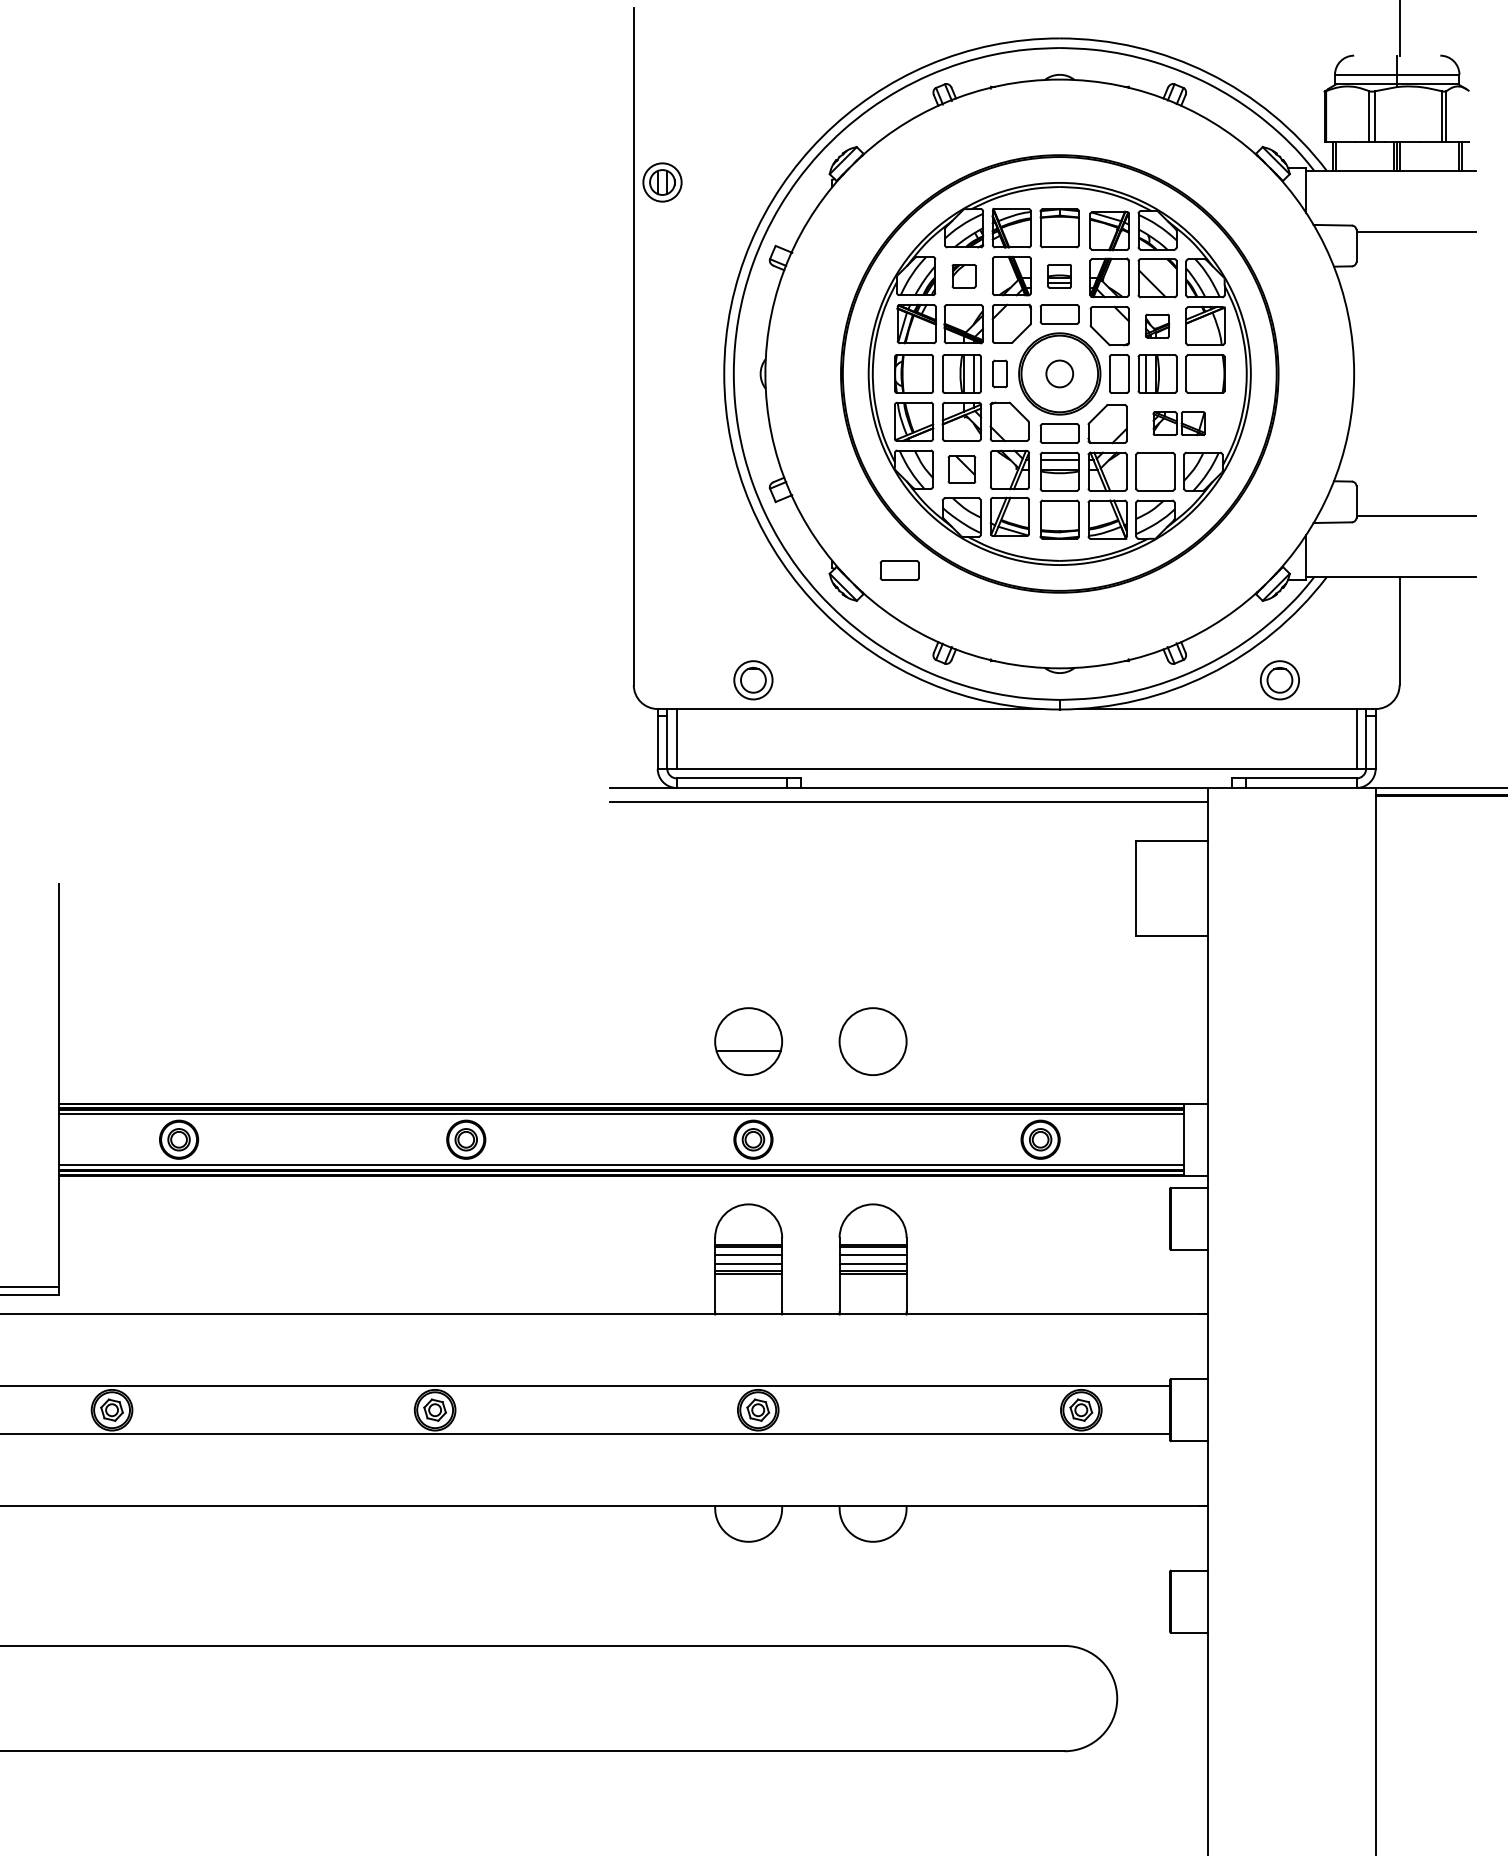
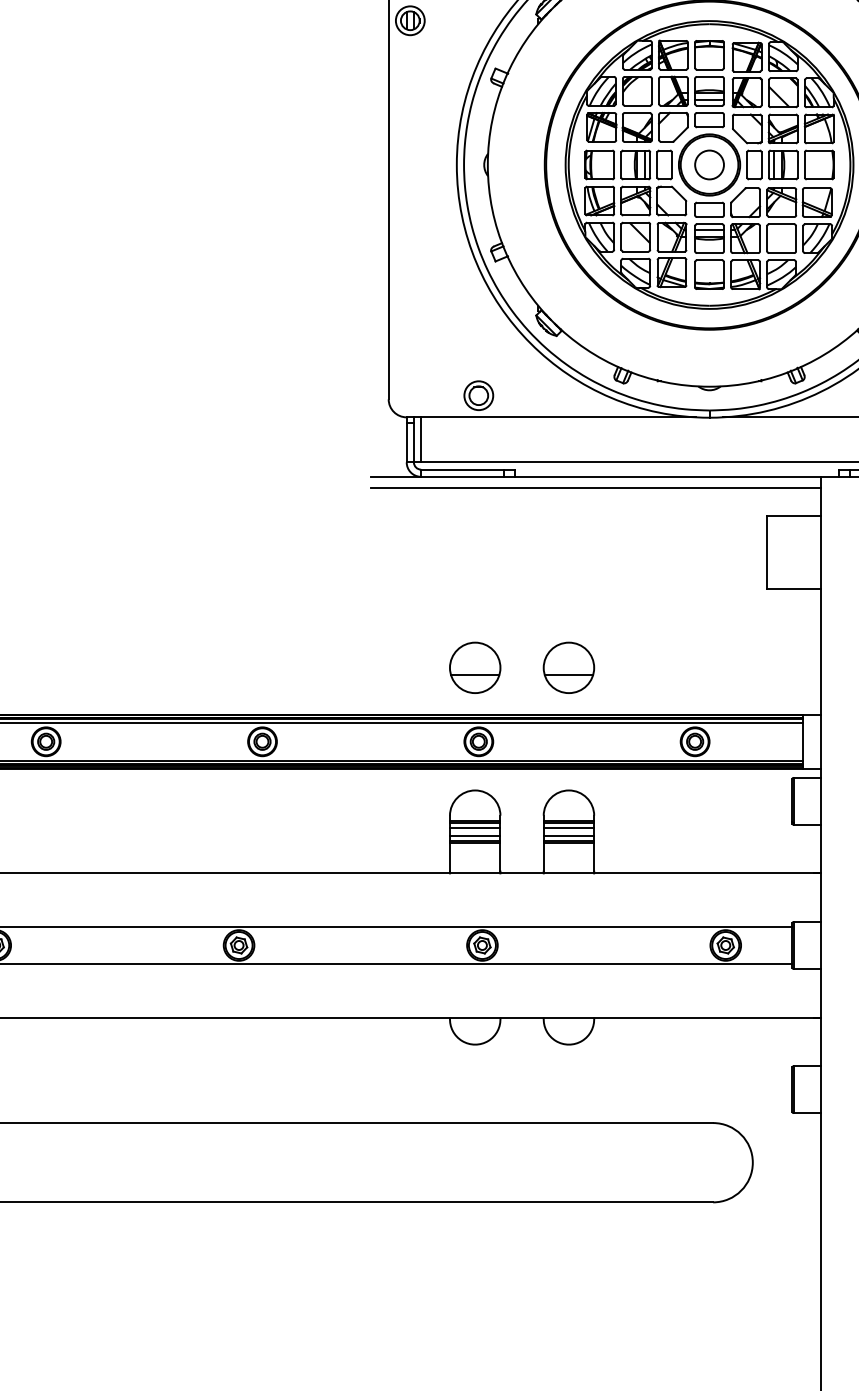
part: (963, 276) -> (637, 91), size x1.67
part: (1059, 276) -> (709, 91), size x1.67
part: (1157, 325) -> (783, 128), size x1.67
part: (999, 373) -> (664, 164), size x1.43
circle: (1059, 373) -> (709, 164), size x1.43
part: (1178, 423) -> (798, 202), size x1.67
part: (961, 469) -> (635, 236), size x1.43
part: (899, 570) -> (588, 313), removed
line: (873, 1051) -> (569, 675), added

